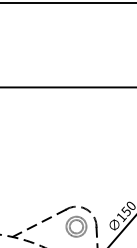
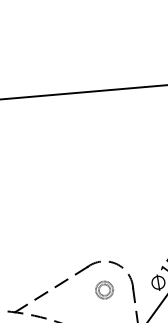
part: (76, 226) -> (104, 289), size x0.6

